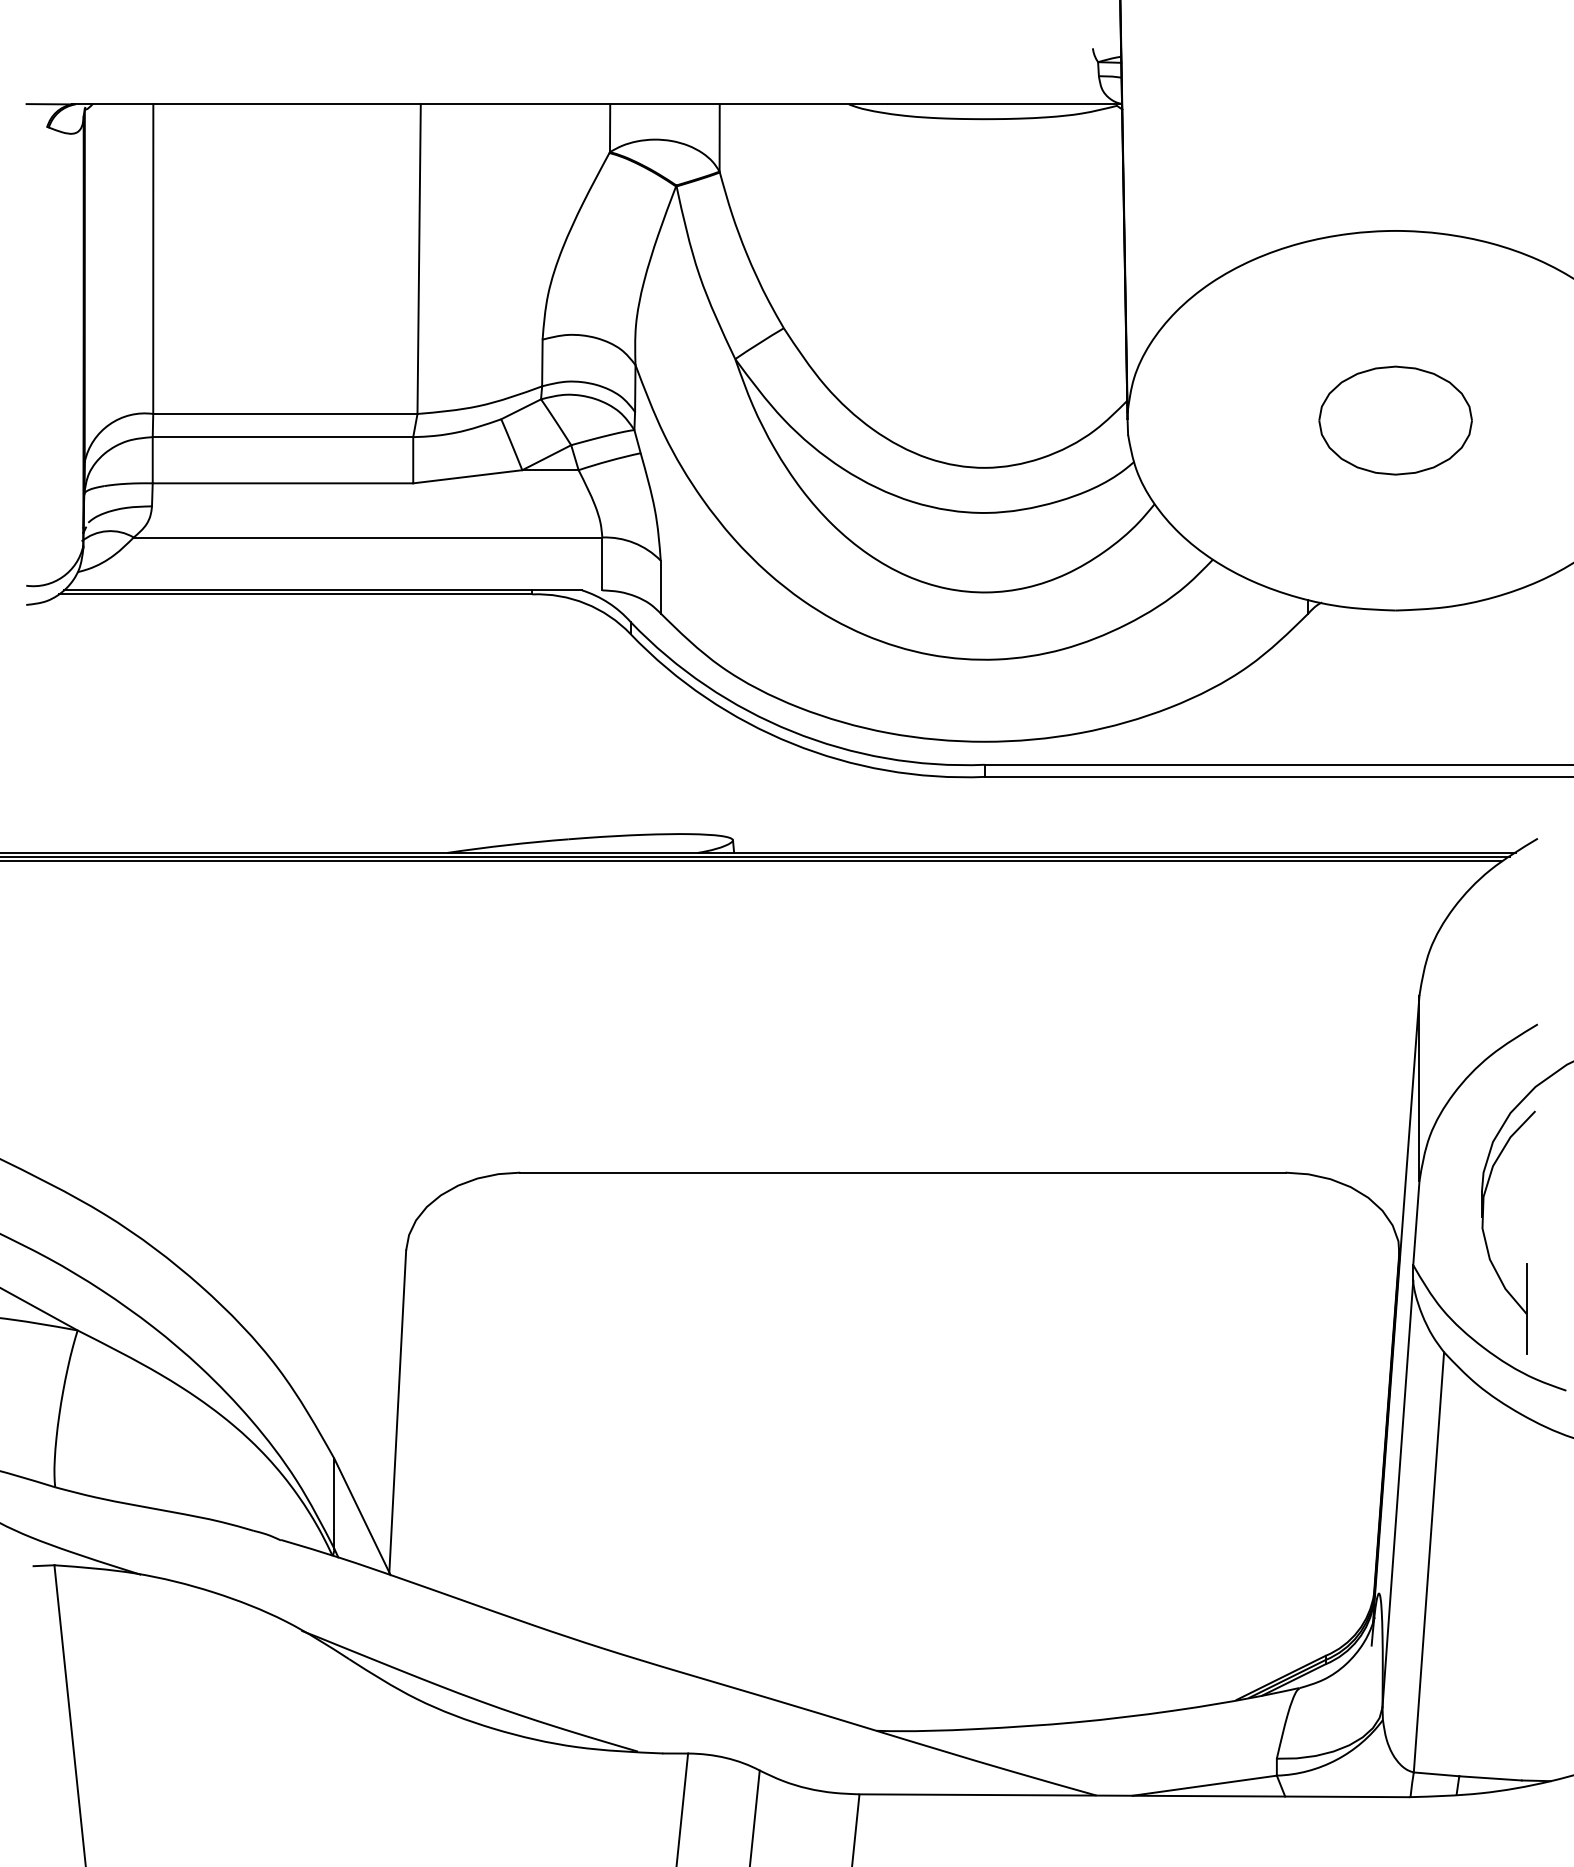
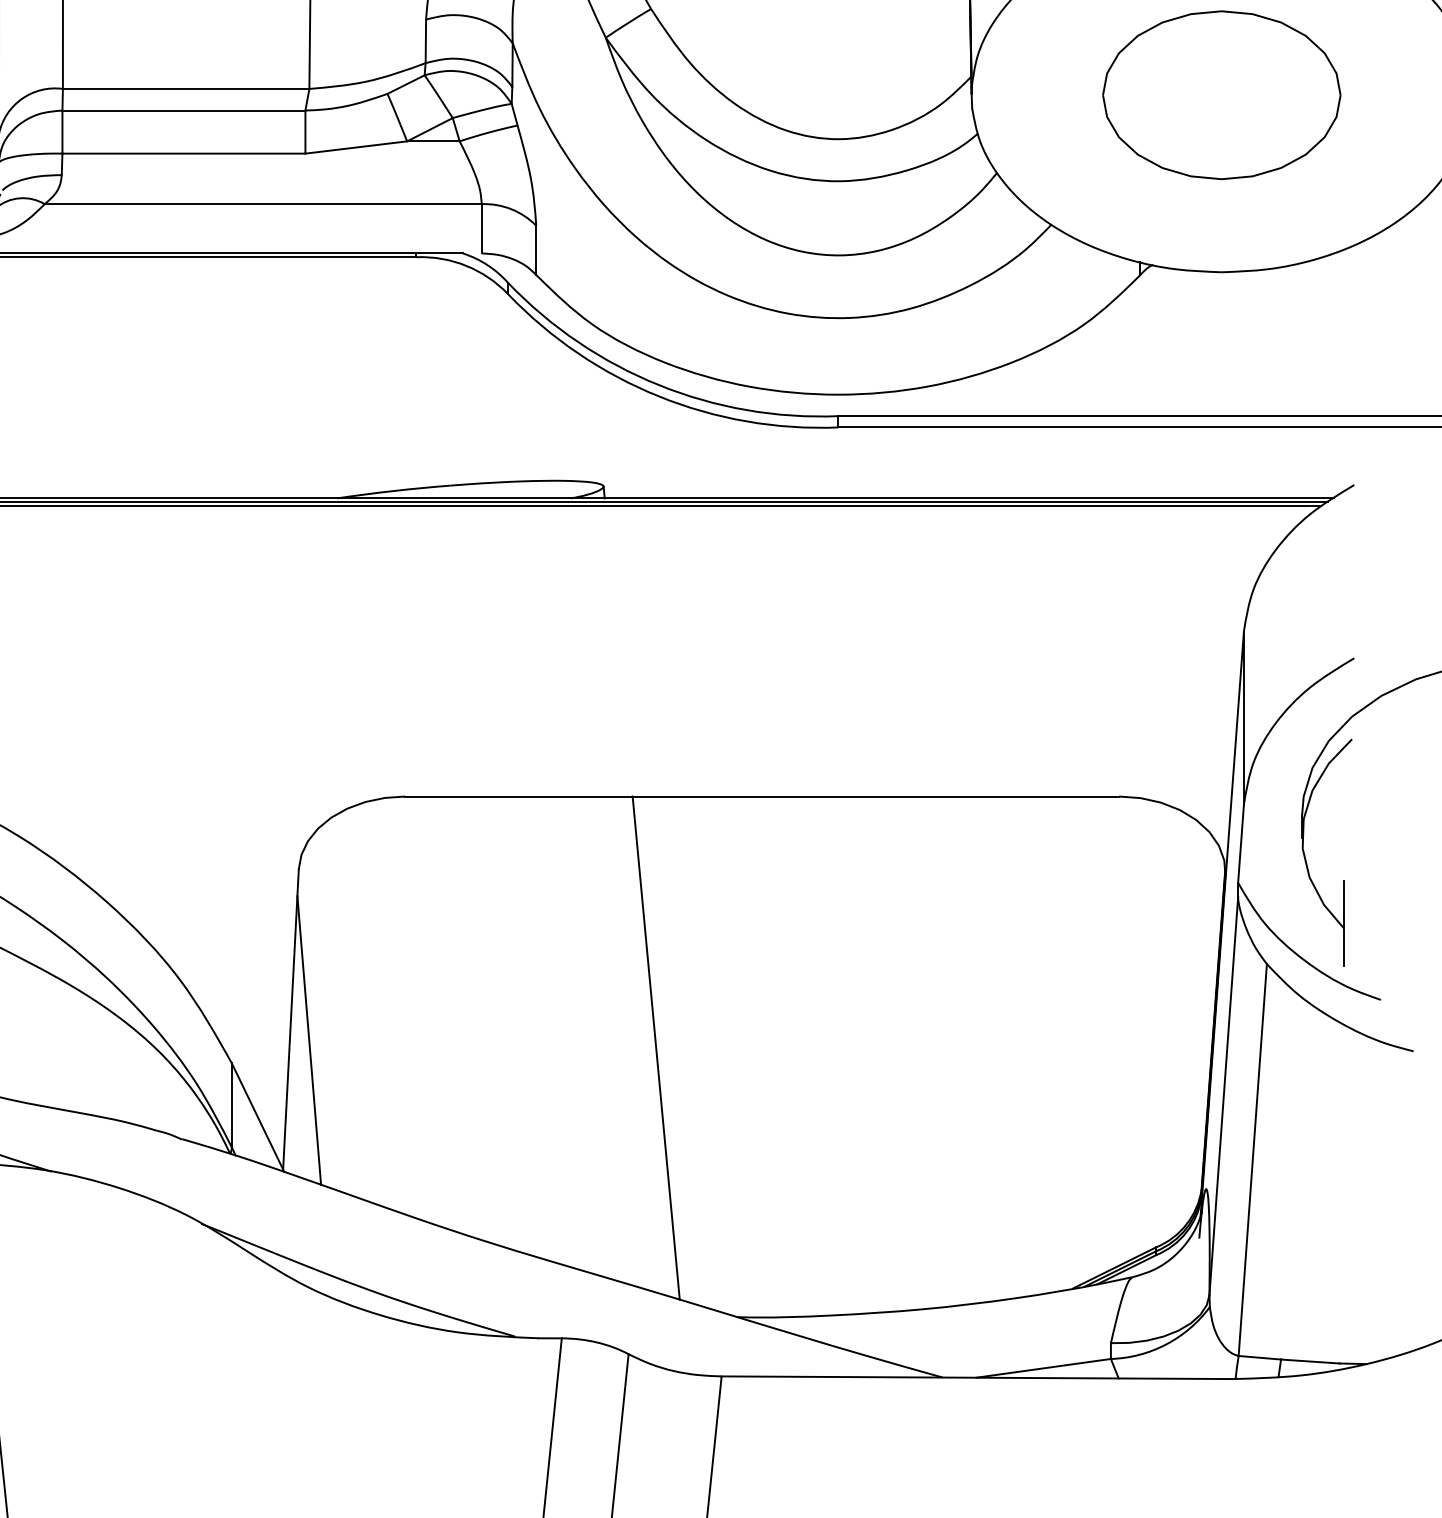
part: (1395, 420) -> (1221, 95), size x1.67
line: (417, 1433) -> (309, 1039), added
line: (789, 1442) -> (656, 1048), added

